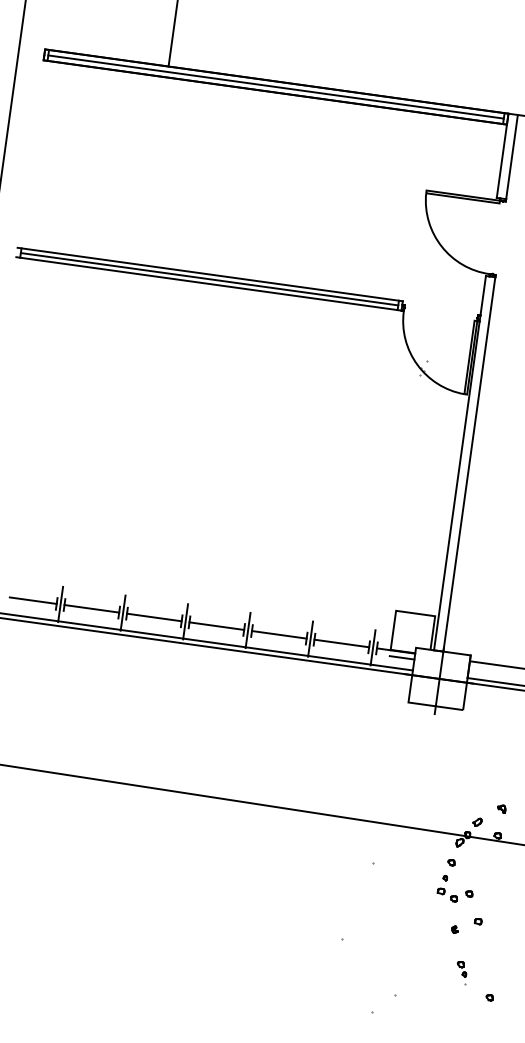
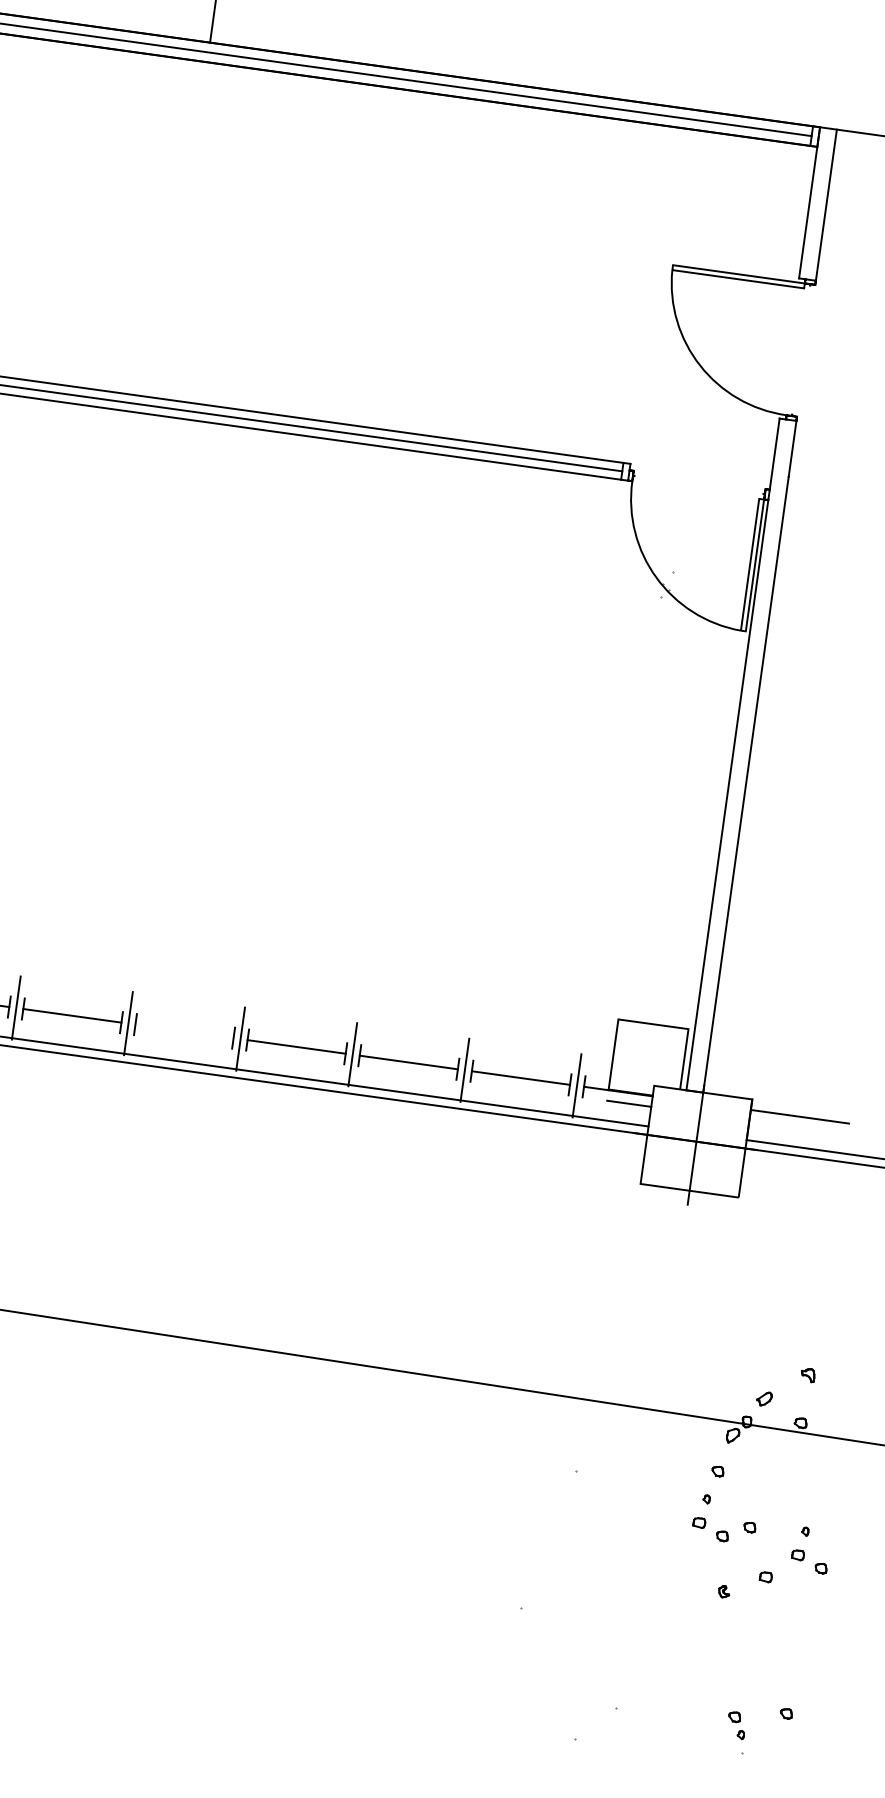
line: (154, 617) -> (184, 1031), removed
part: (501, 906) -> (807, 1550), added
part: (461, 973) -> (735, 1733), moved

